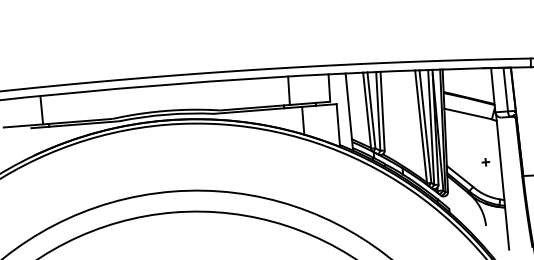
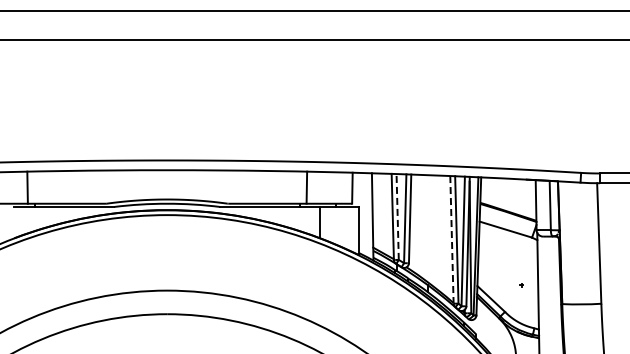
line: (371, 109) -> (397, 216), solid -> dashed
line: (420, 126) -> (451, 239), solid -> dashed

